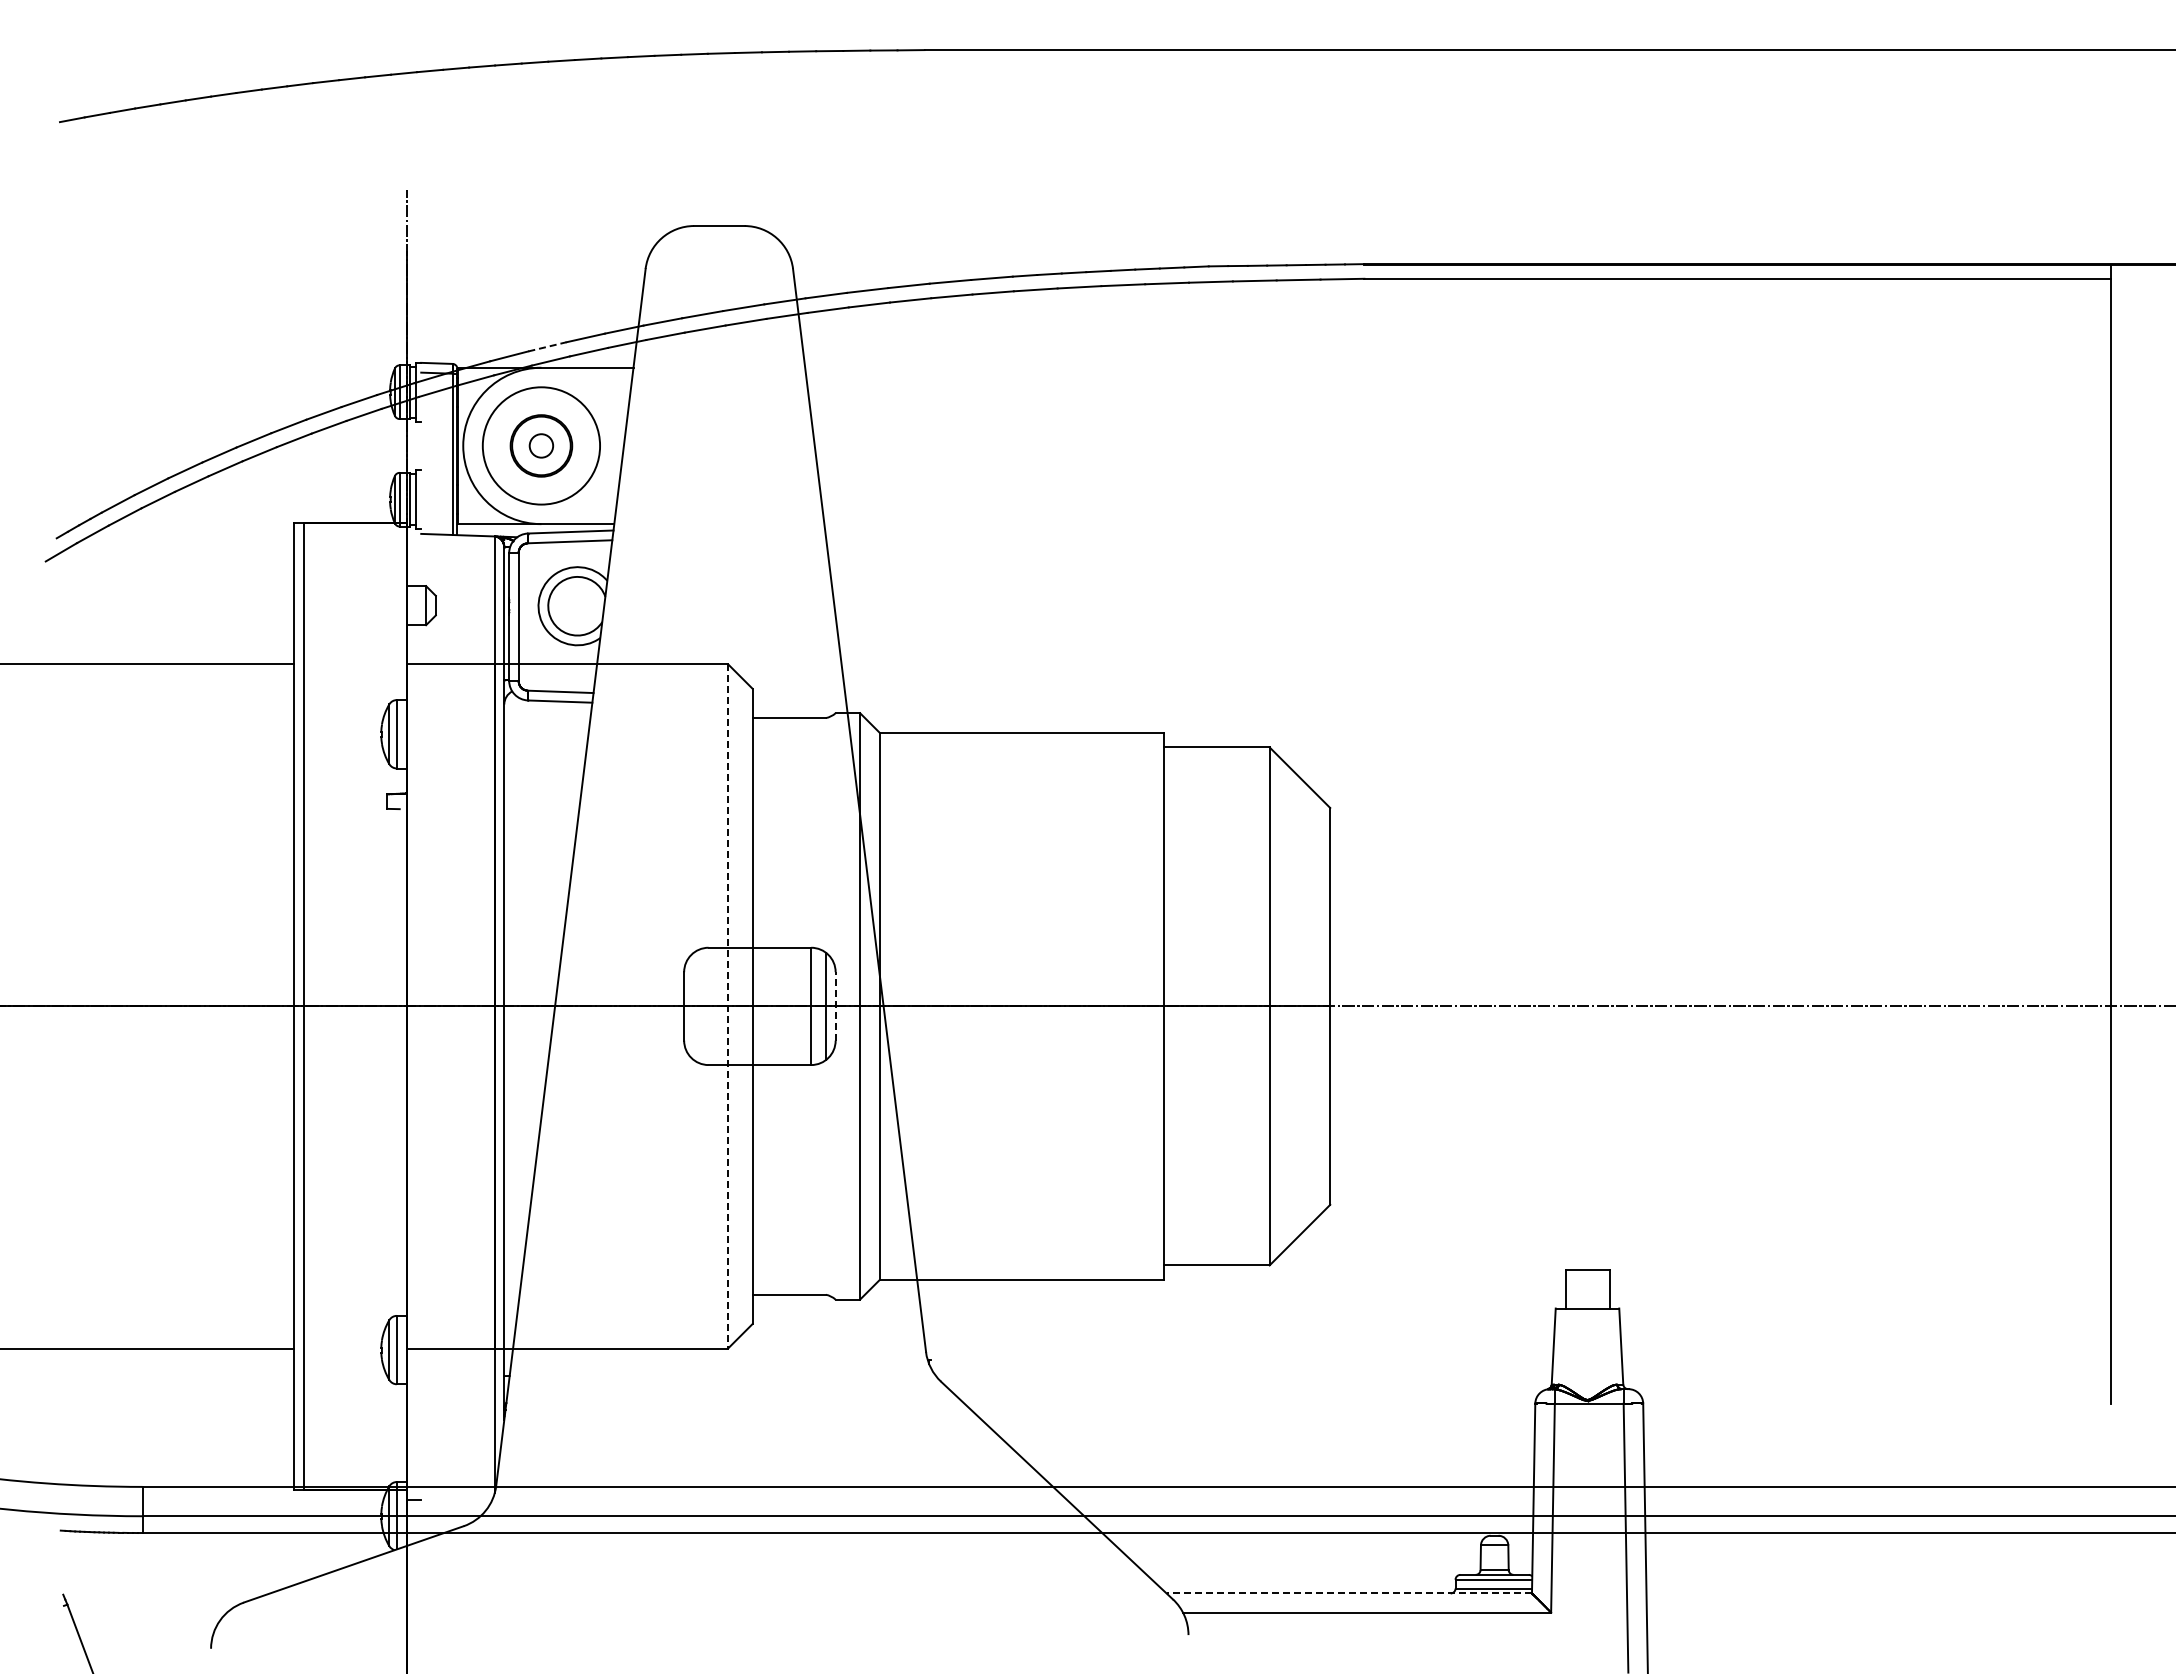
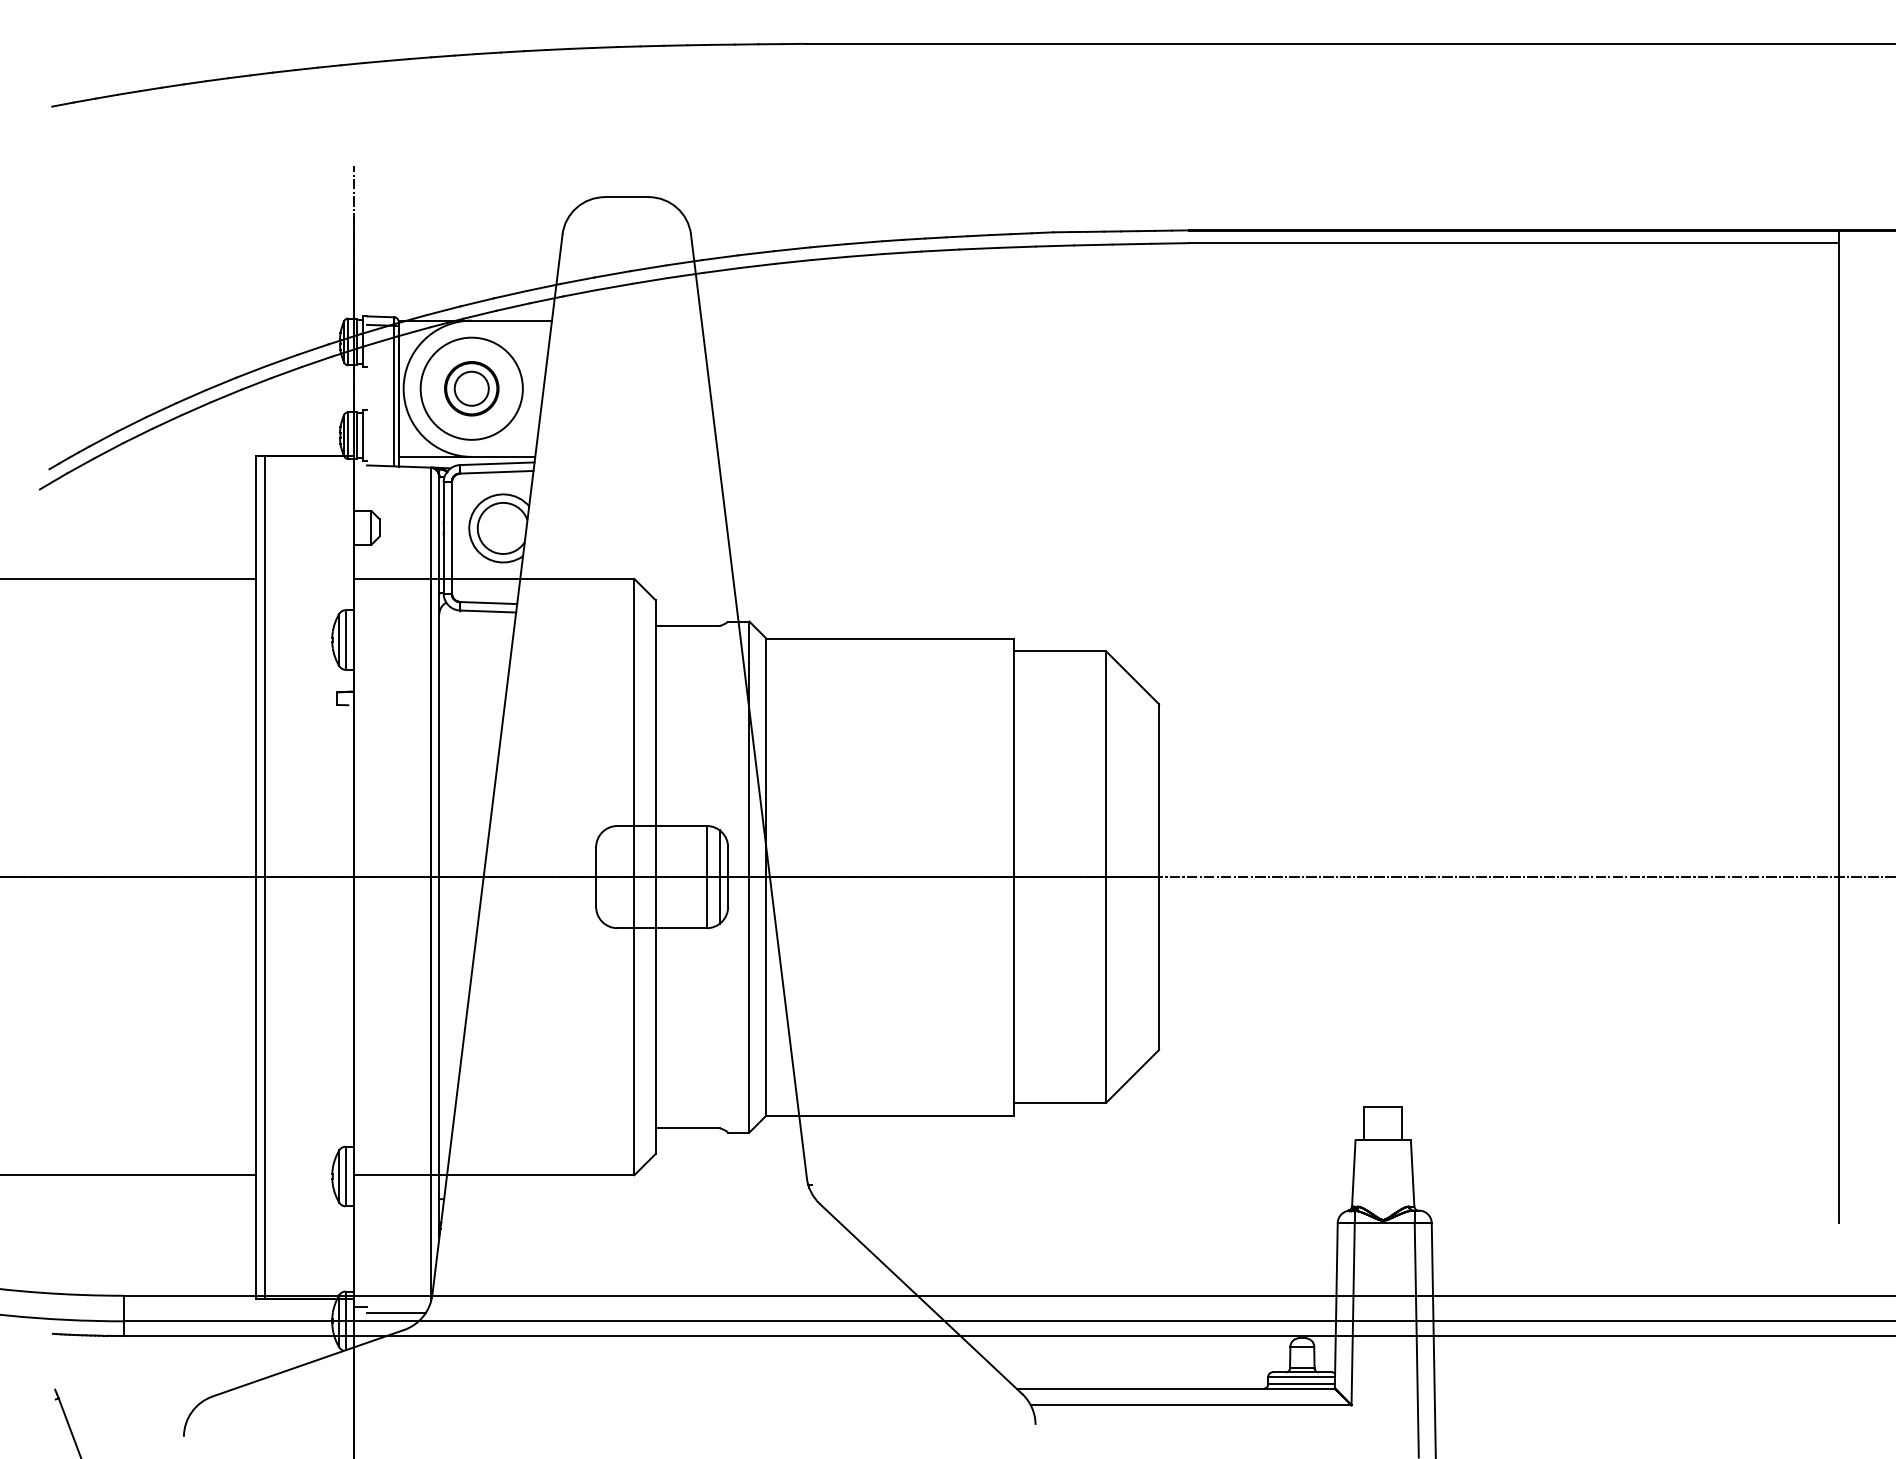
line: (547, 346) -> (477, 302), dashed -> solid
circle: (541, 445) -> (471, 388), size x1.67
line: (835, 1005) -> (727, 876), dashed -> solid
line: (728, 1006) -> (634, 877), dashed -> solid
line: (454, 1506) -> (396, 1312), added
line: (1349, 1593) -> (1175, 1388), dashed -> solid

